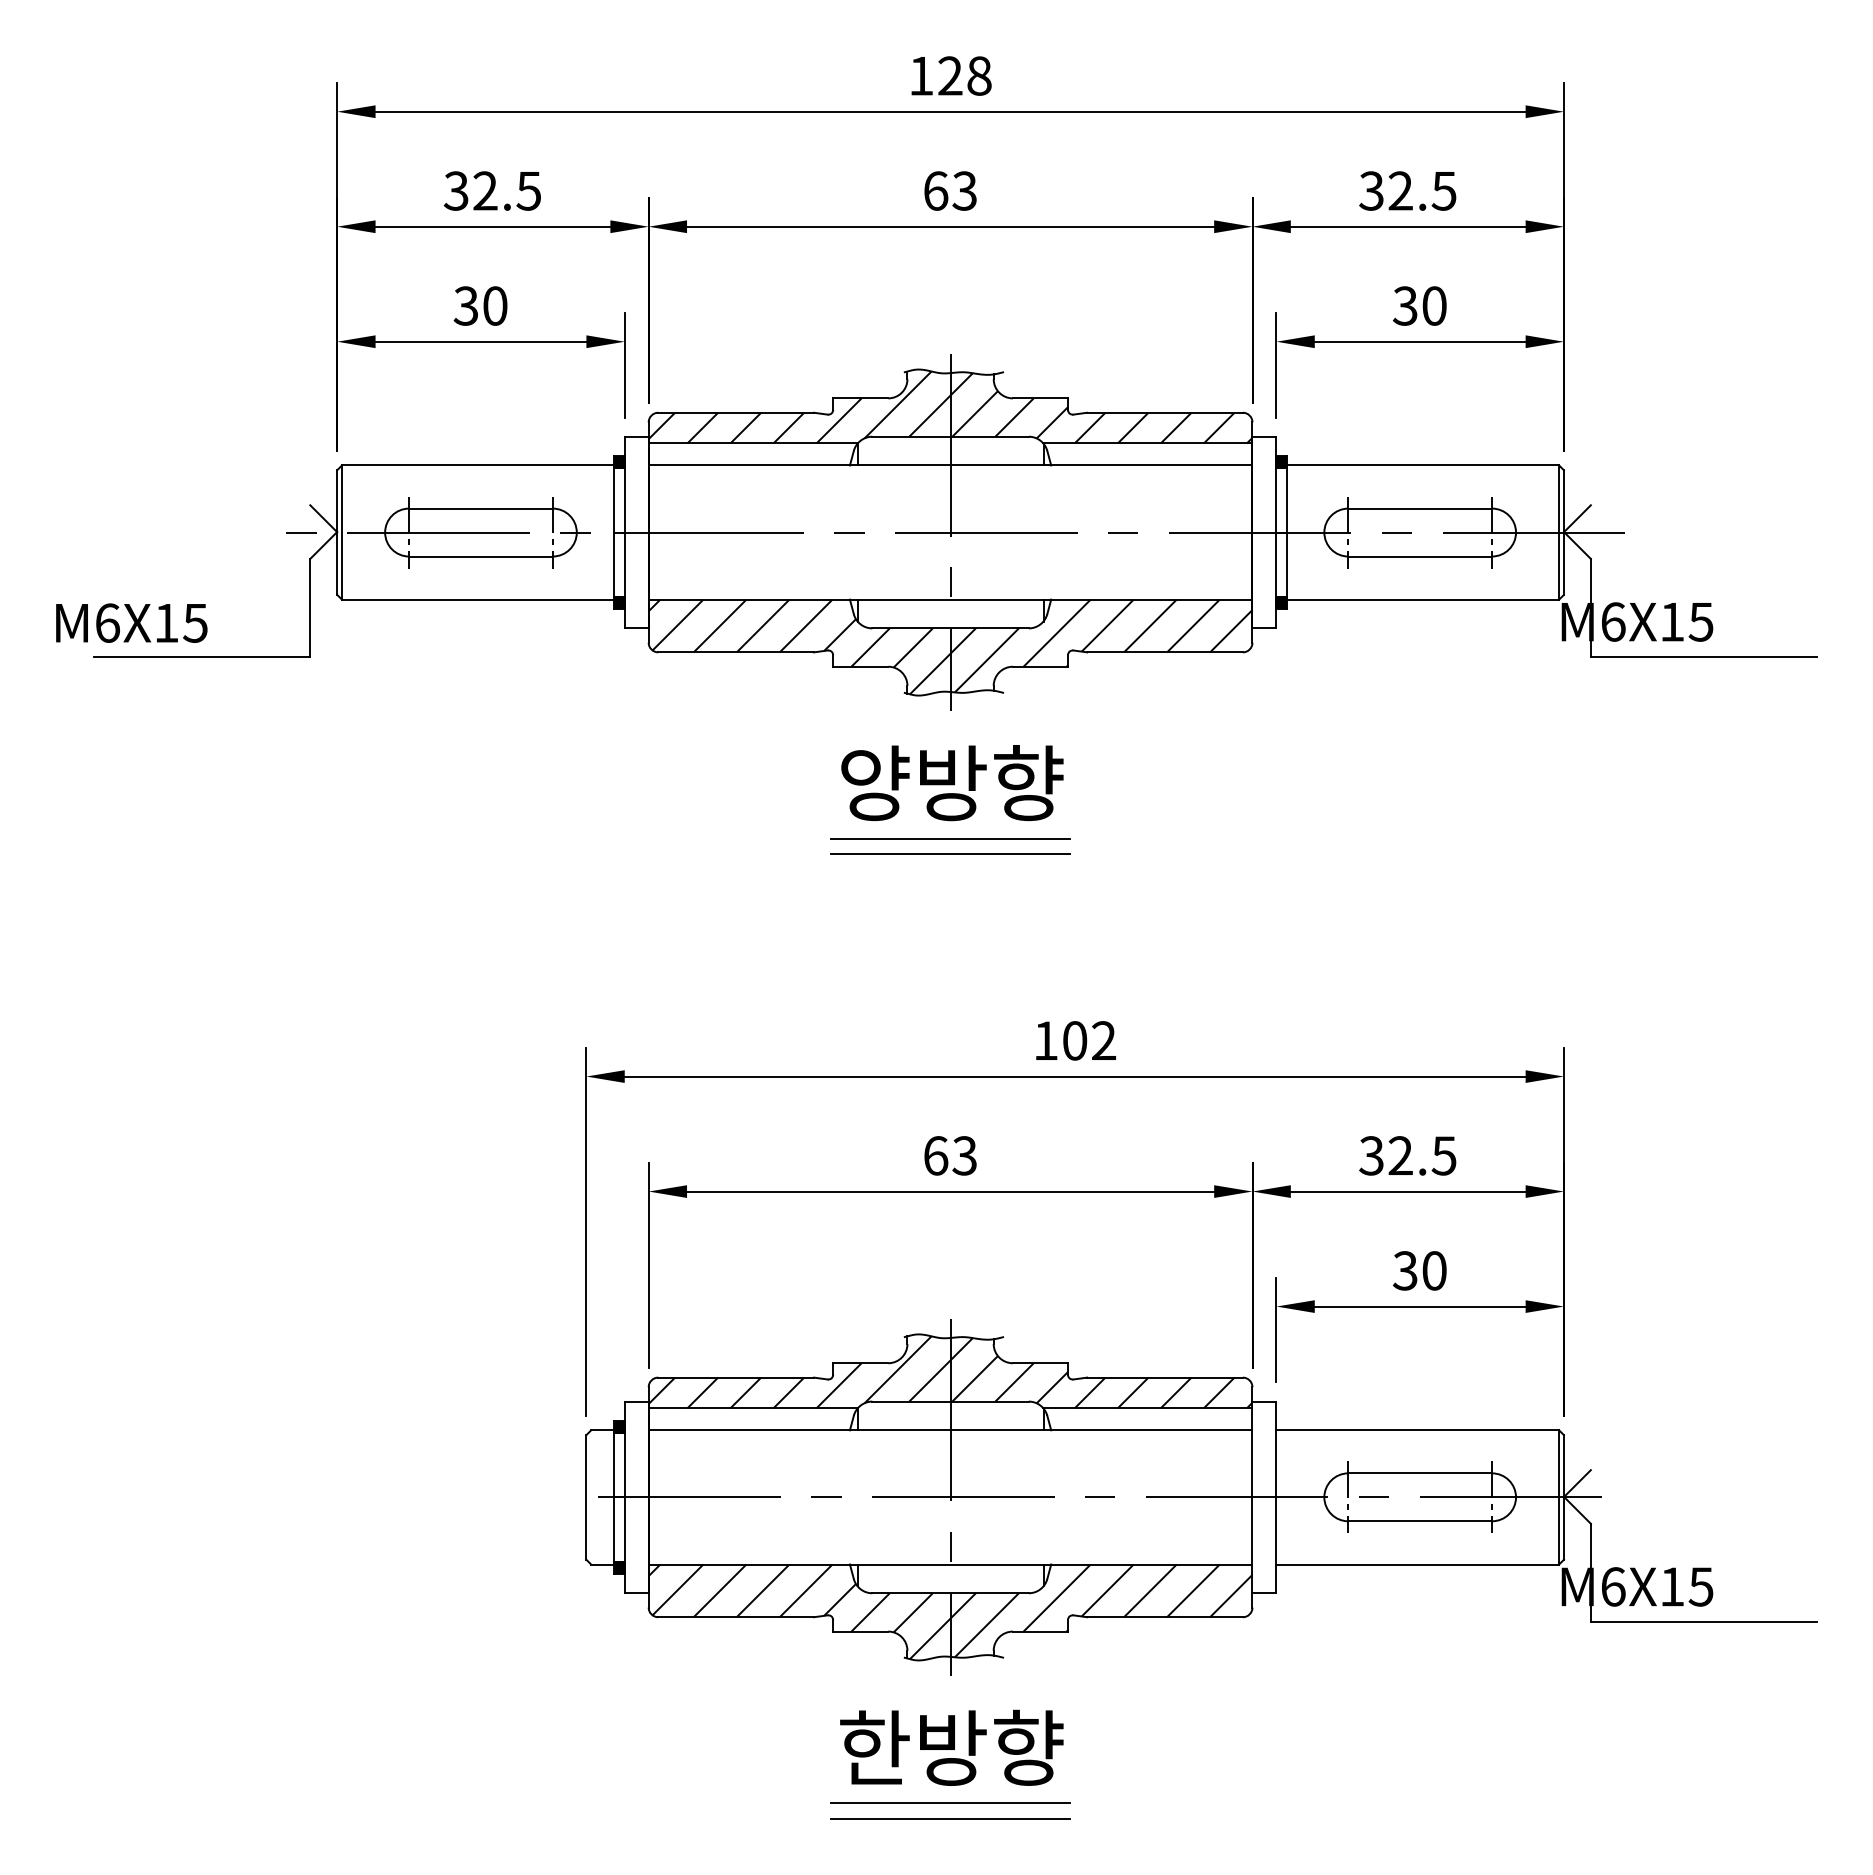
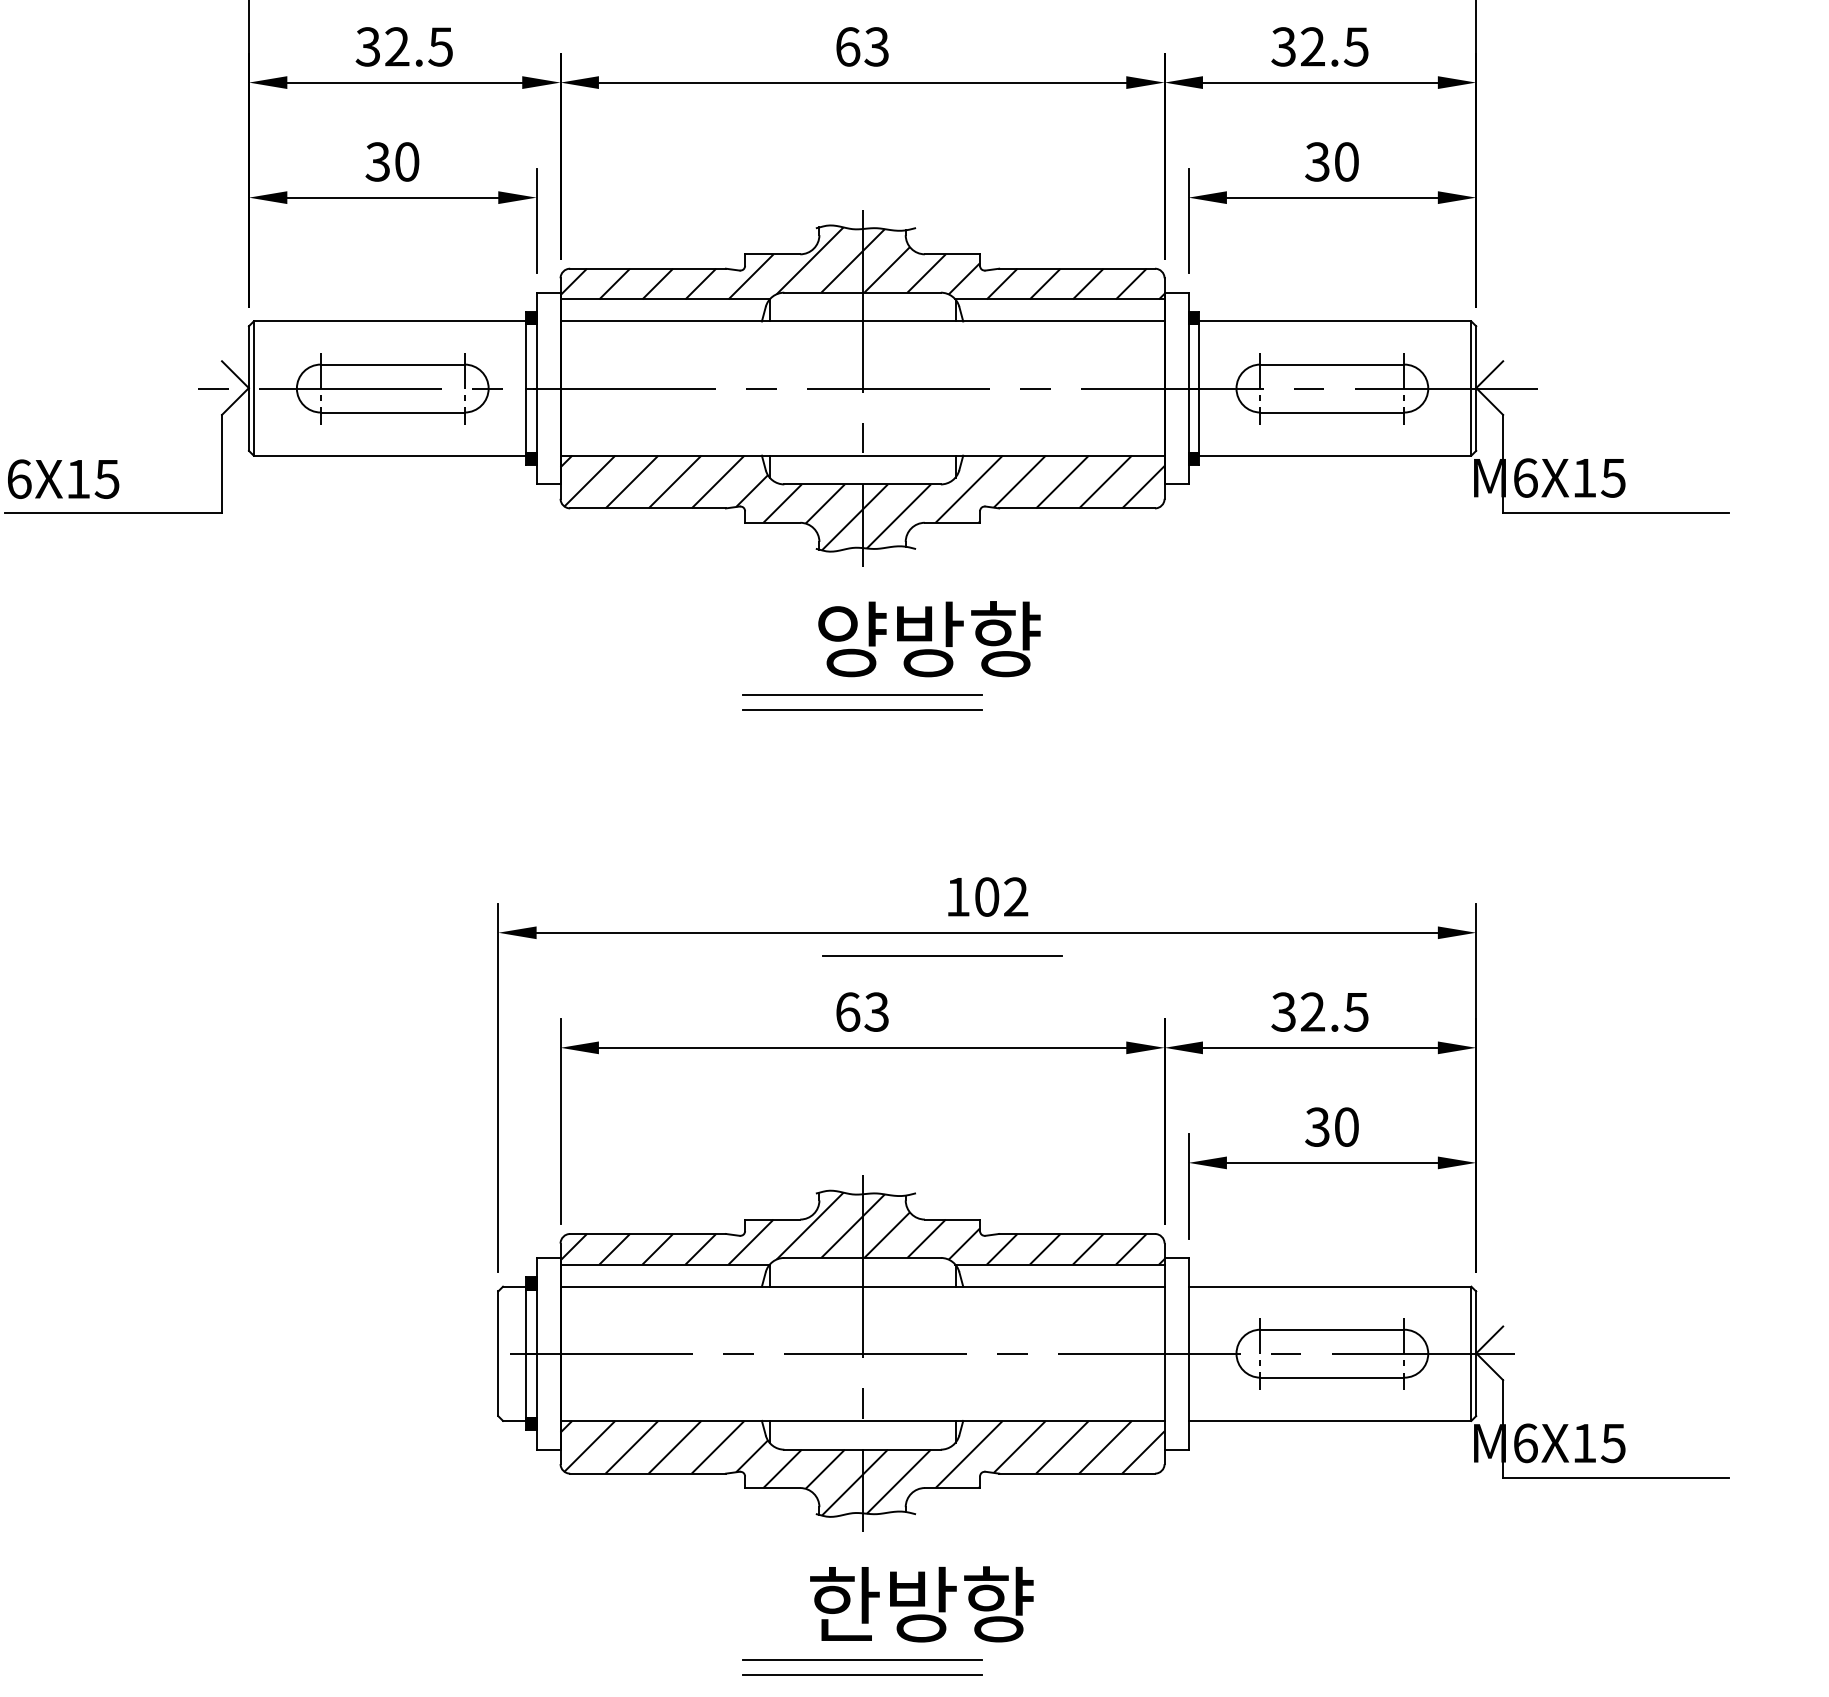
text: (952, 783) -> (929, 639), moved
line: (1030, 1099) -> (942, 955), added
text: (951, 1747) -> (921, 1603), moved

